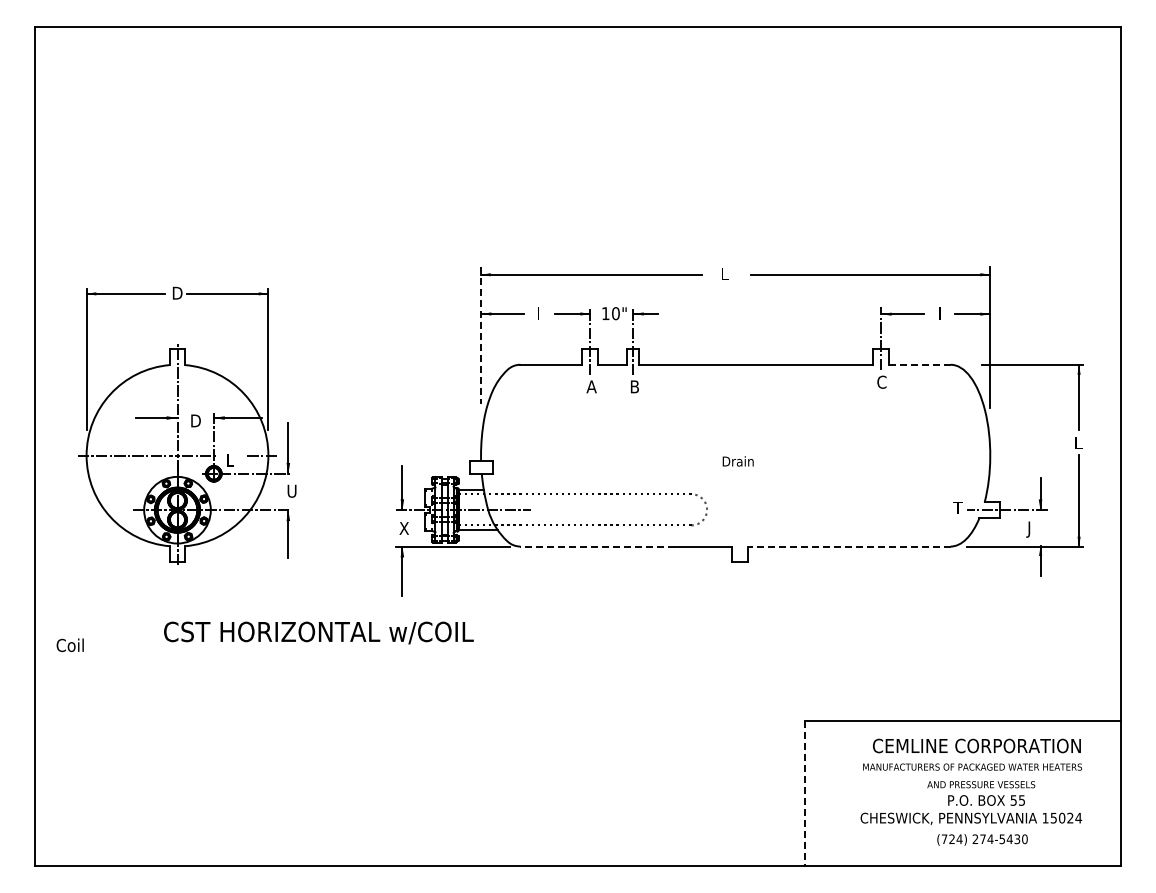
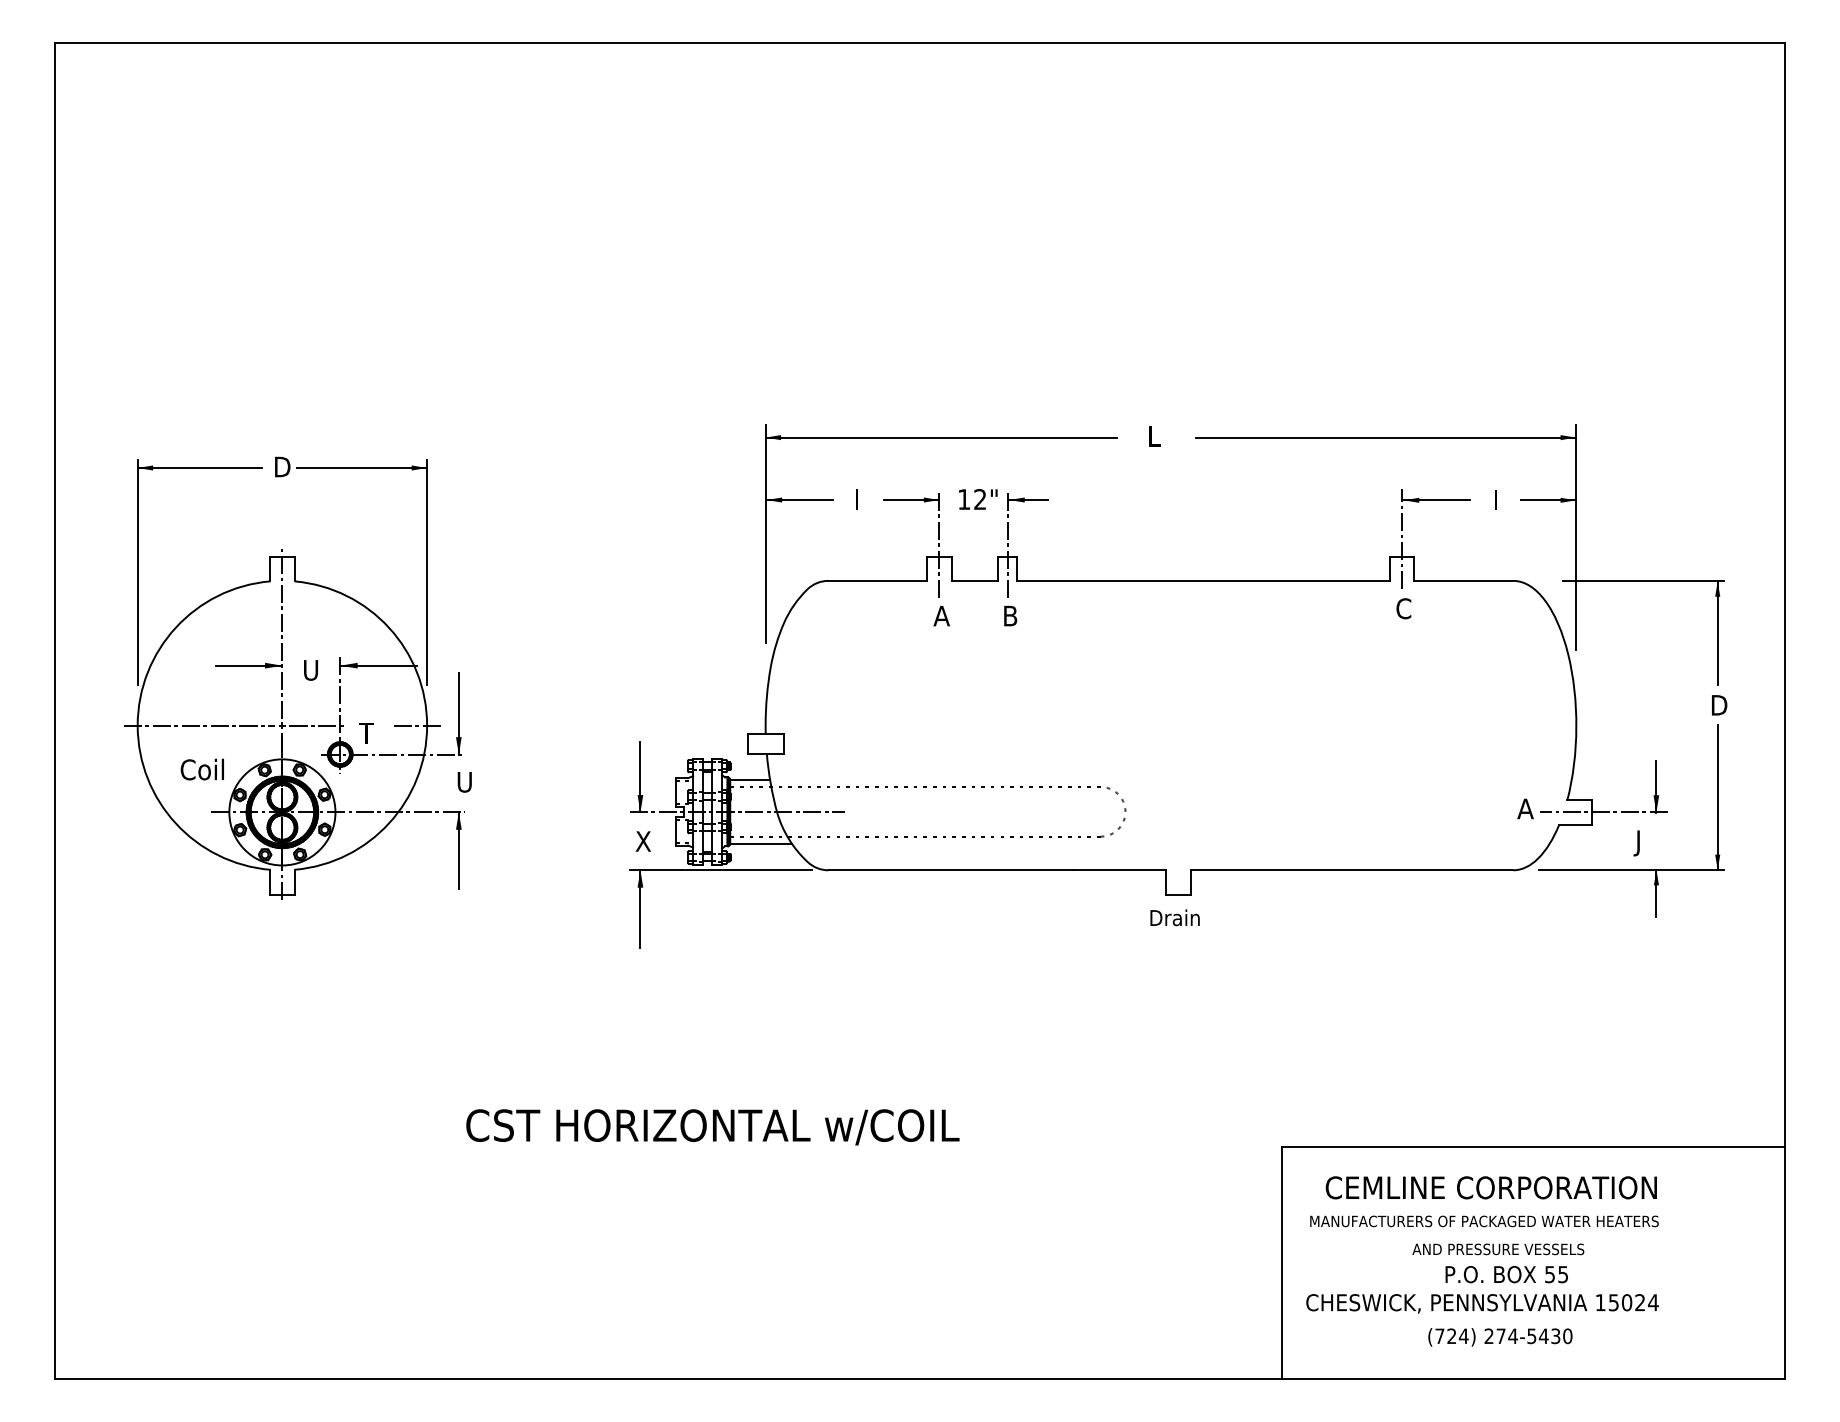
text: (615, 313) -> (979, 499), 10" -> 12"
line: (481, 335) -> (766, 534), dashed -> solid
line: (919, 364) -> (1463, 580), dashed -> solid
text: (195, 420) -> (311, 669), D -> U
text: (1080, 442) -> (1719, 704), L -> D
text: (229, 460) -> (365, 733), L -> T
text: (737, 461) -> (1173, 917), moved
text: (958, 507) -> (1525, 808), T -> A
line: (597, 546) -> (951, 870), dashed -> solid
line: (848, 546) -> (1350, 870), dashed -> solid
text: (318, 632) -> (712, 1126), moved
text: (69, 645) -> (201, 769), moved
text: (971, 791) -> (1482, 1260), moved
line: (805, 793) -> (1282, 1263), dashed -> solid

